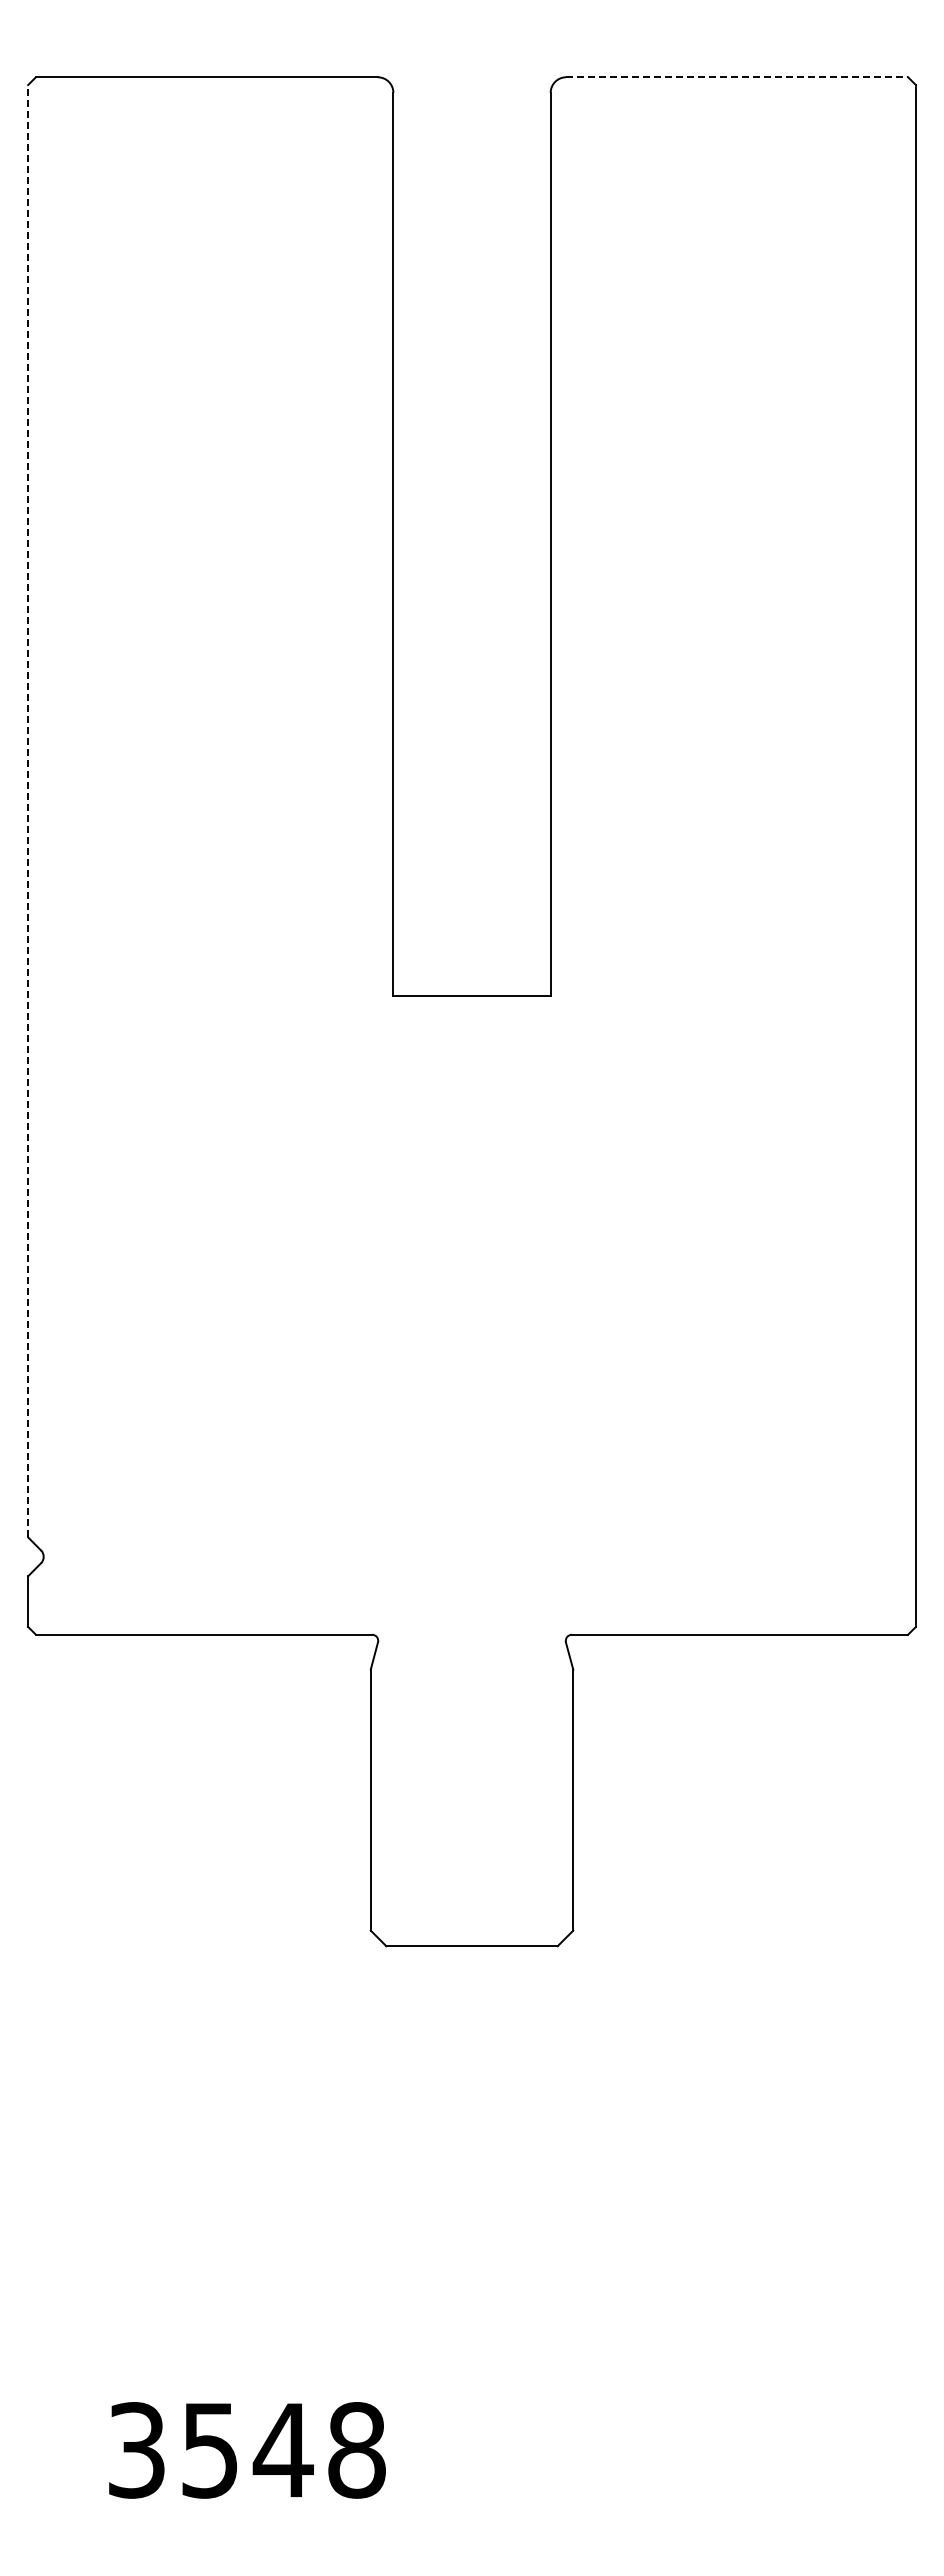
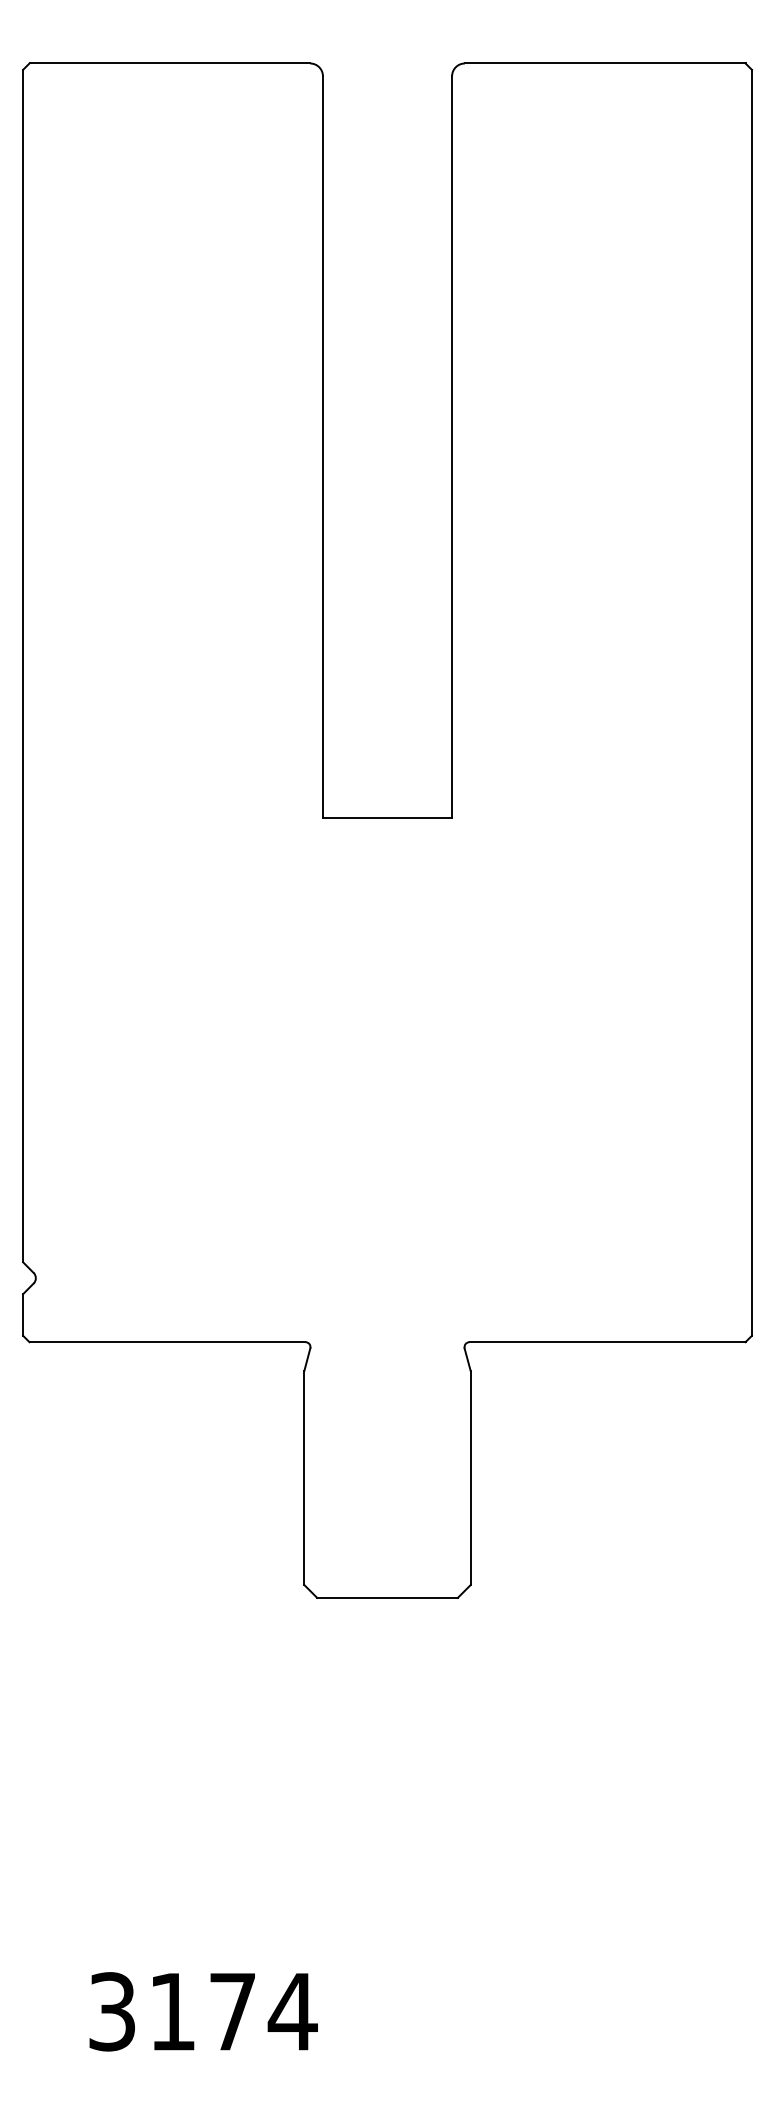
line: (737, 77) -> (605, 63), dashed -> solid
line: (28, 810) -> (23, 665), dashed -> solid
text: (284, 2450) -> (233, 2011), 3548 -> 3174

